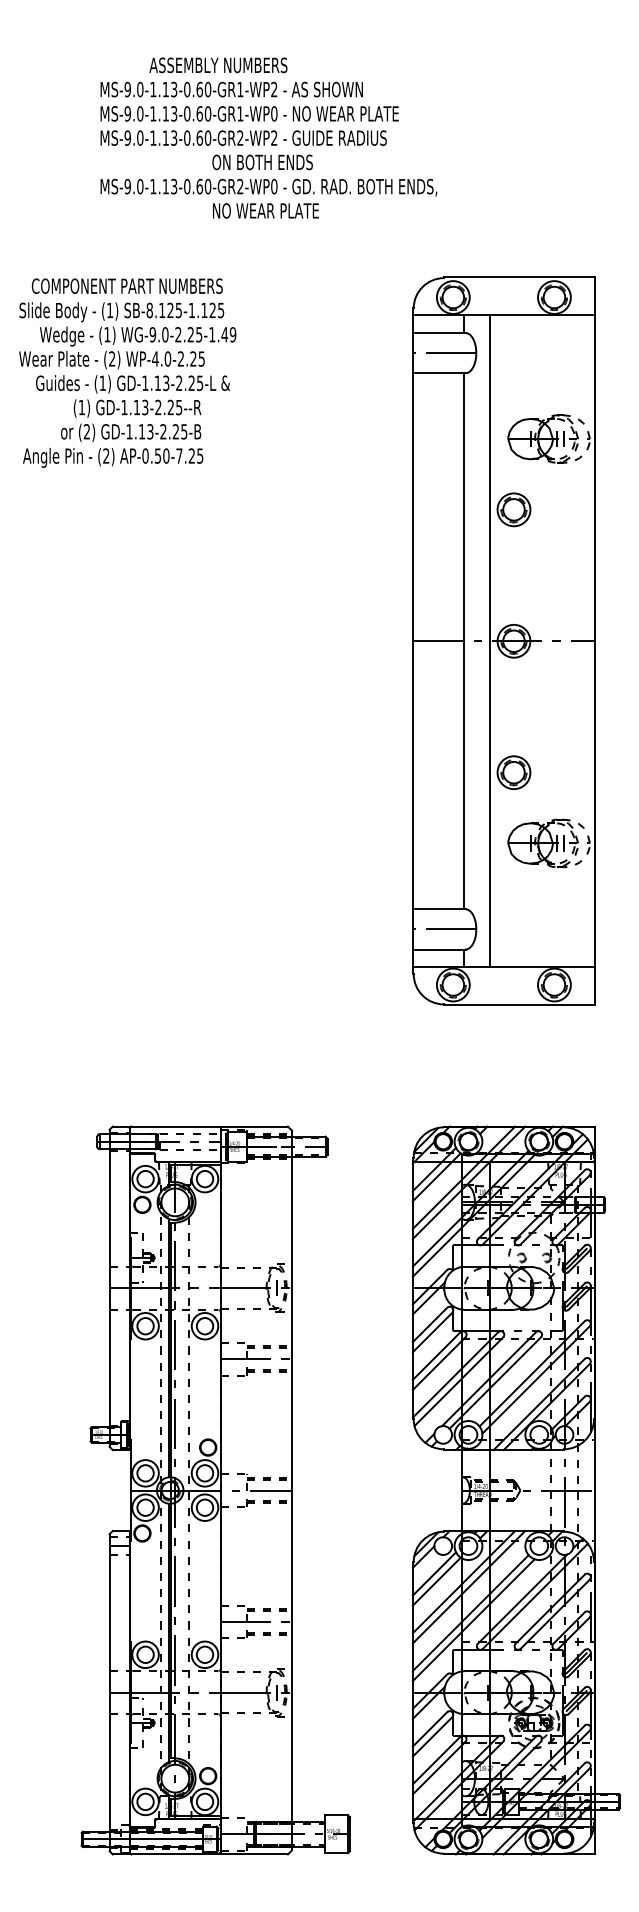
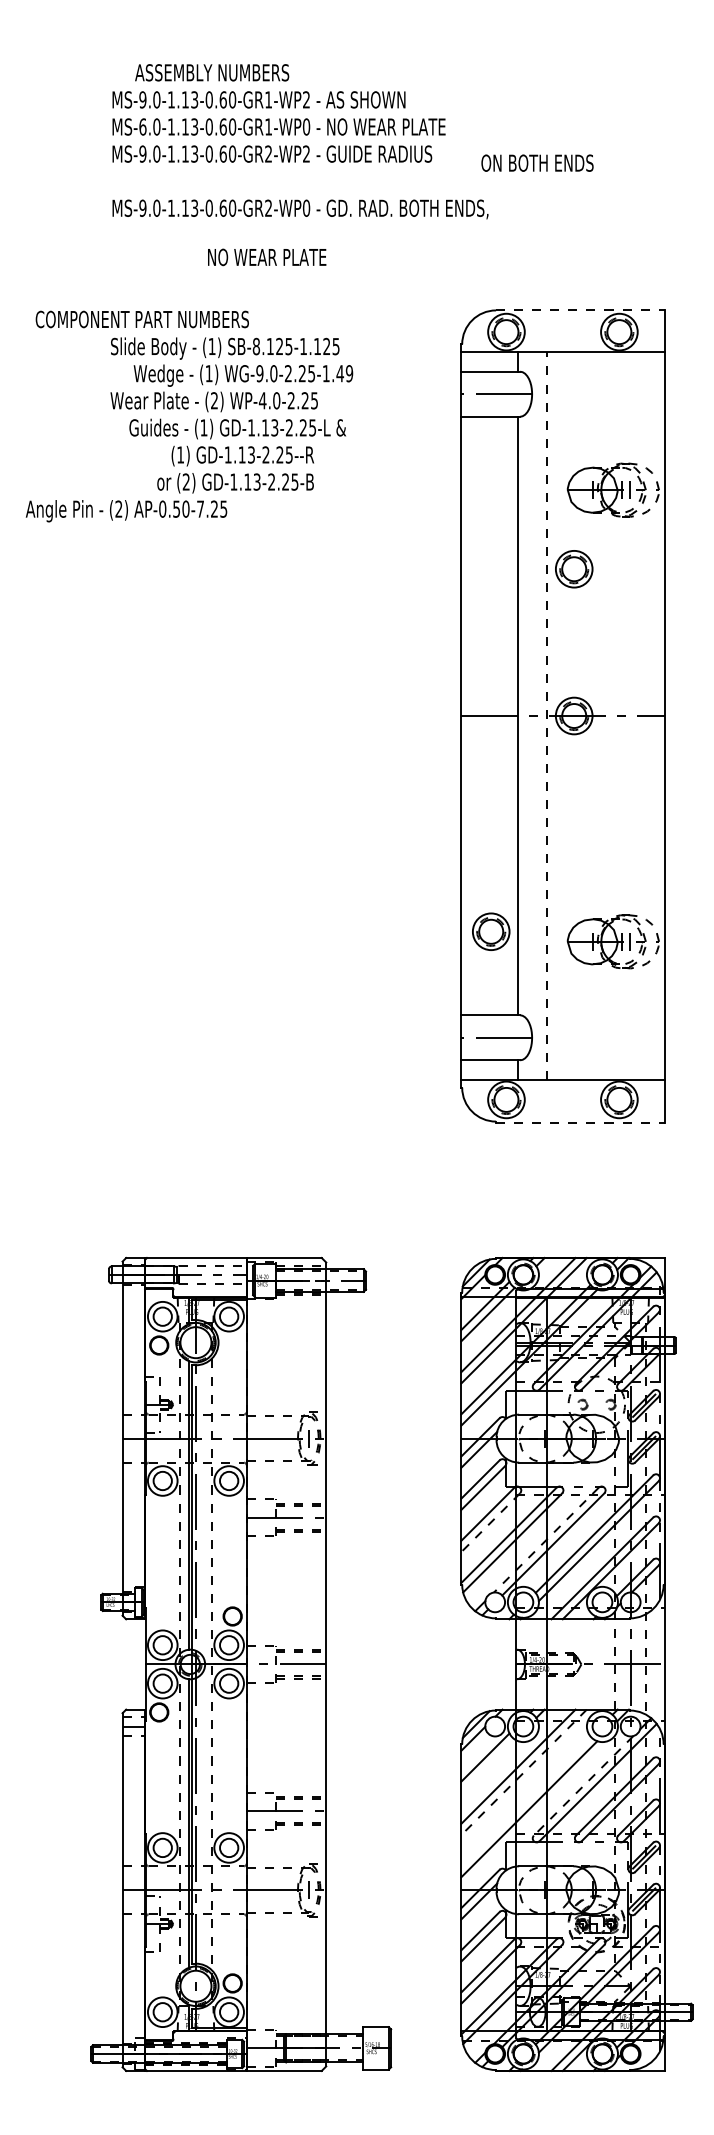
text: (218, 65) -> (212, 72), moved
text: (127, 113) -> (142, 126), MS-9.0-1.13-0.60-GR1-WP0 -> MS-6.0-1.13-0.60-GR1-WP0
text: (262, 161) -> (537, 162), moved
text: (266, 211) -> (267, 257), moved
line: (519, 277) -> (580, 309), solid -> dashed
text: (127, 372) -> (231, 415), moved
line: (490, 640) -> (547, 715), solid -> dashed
part: (514, 772) -> (491, 931), moved
line: (519, 1005) -> (580, 1122), solid -> dashed
line: (439, 1363) -> (490, 1522), solid -> dashed
line: (489, 1379) -> (546, 1540), solid -> dashed
line: (436, 1581) -> (487, 1766), removed
line: (469, 1587) -> (524, 1772), solid -> dashed
line: (522, 1599) -> (583, 1786), solid -> dashed
line: (470, 1613) -> (525, 1801), removed

